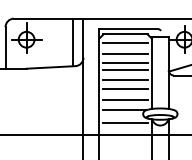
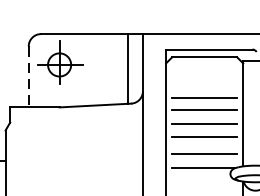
line: (125, 42) -> (204, 68), removed
line: (5, 47) -> (28, 76), solid -> dashed
line: (125, 54) -> (204, 86), removed
line: (125, 122) -> (204, 186), removed

